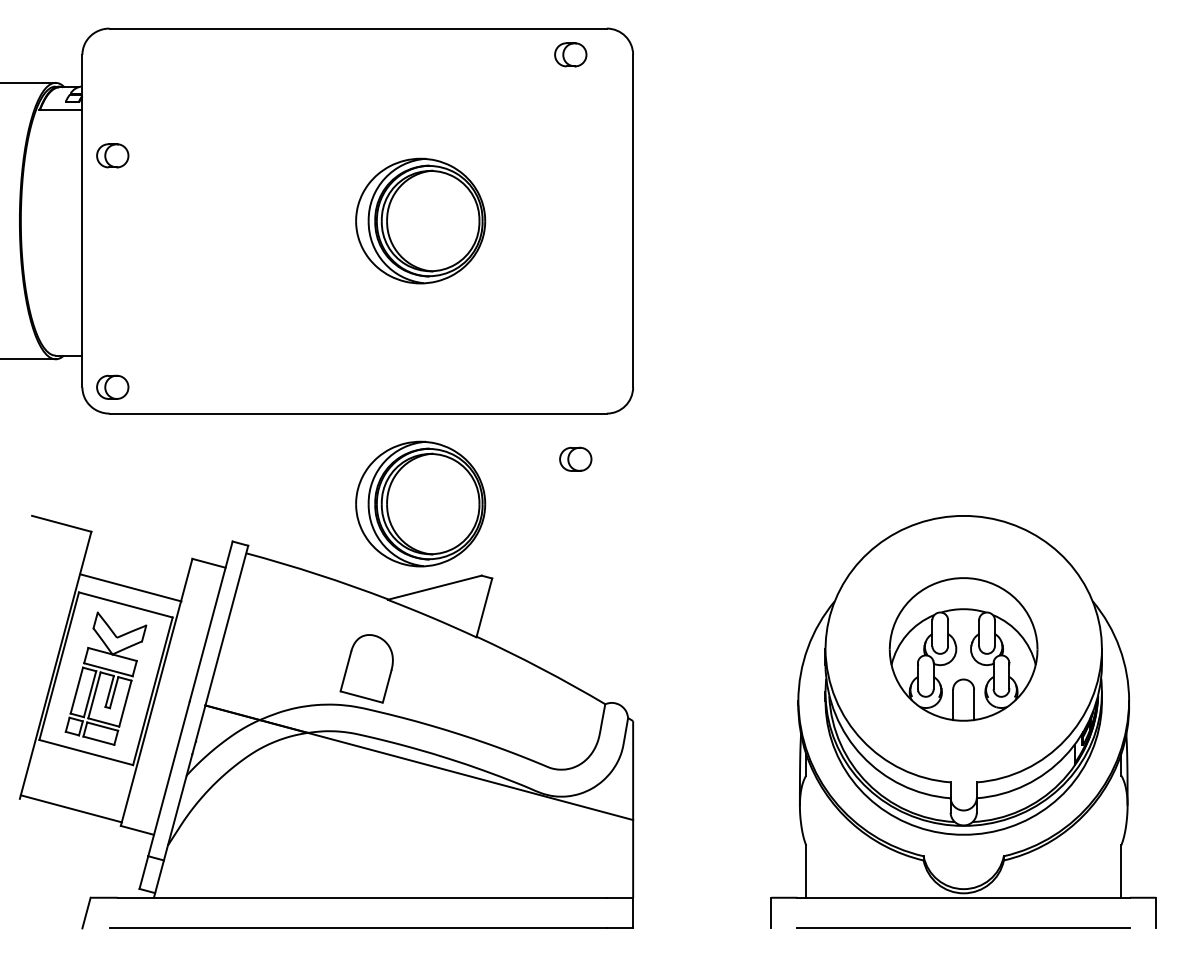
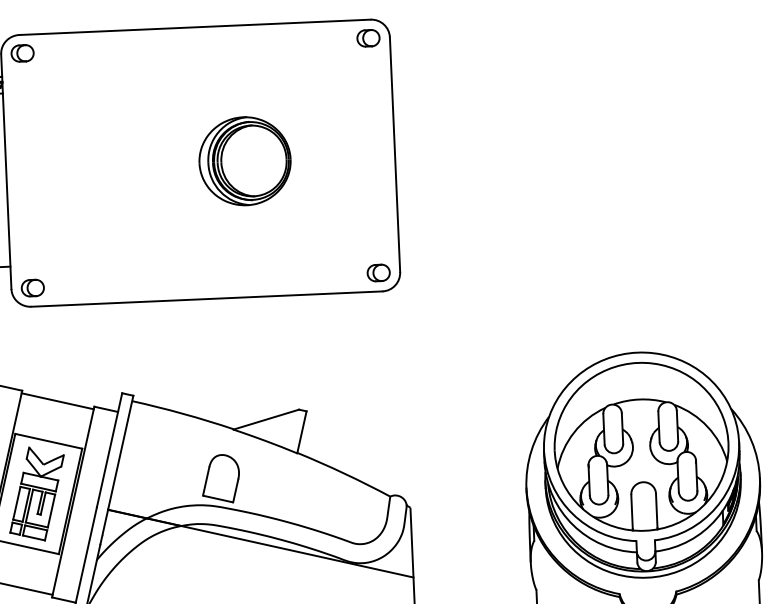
part: (570, 54) -> (368, 38), moved
part: (112, 155) -> (22, 53), moved
part: (575, 458) -> (378, 272), moved
part: (420, 503) -> (253, 360), removed
line: (130, 587) -> (57, 401), moved
part: (963, 649) -> (641, 446), size x1.67

